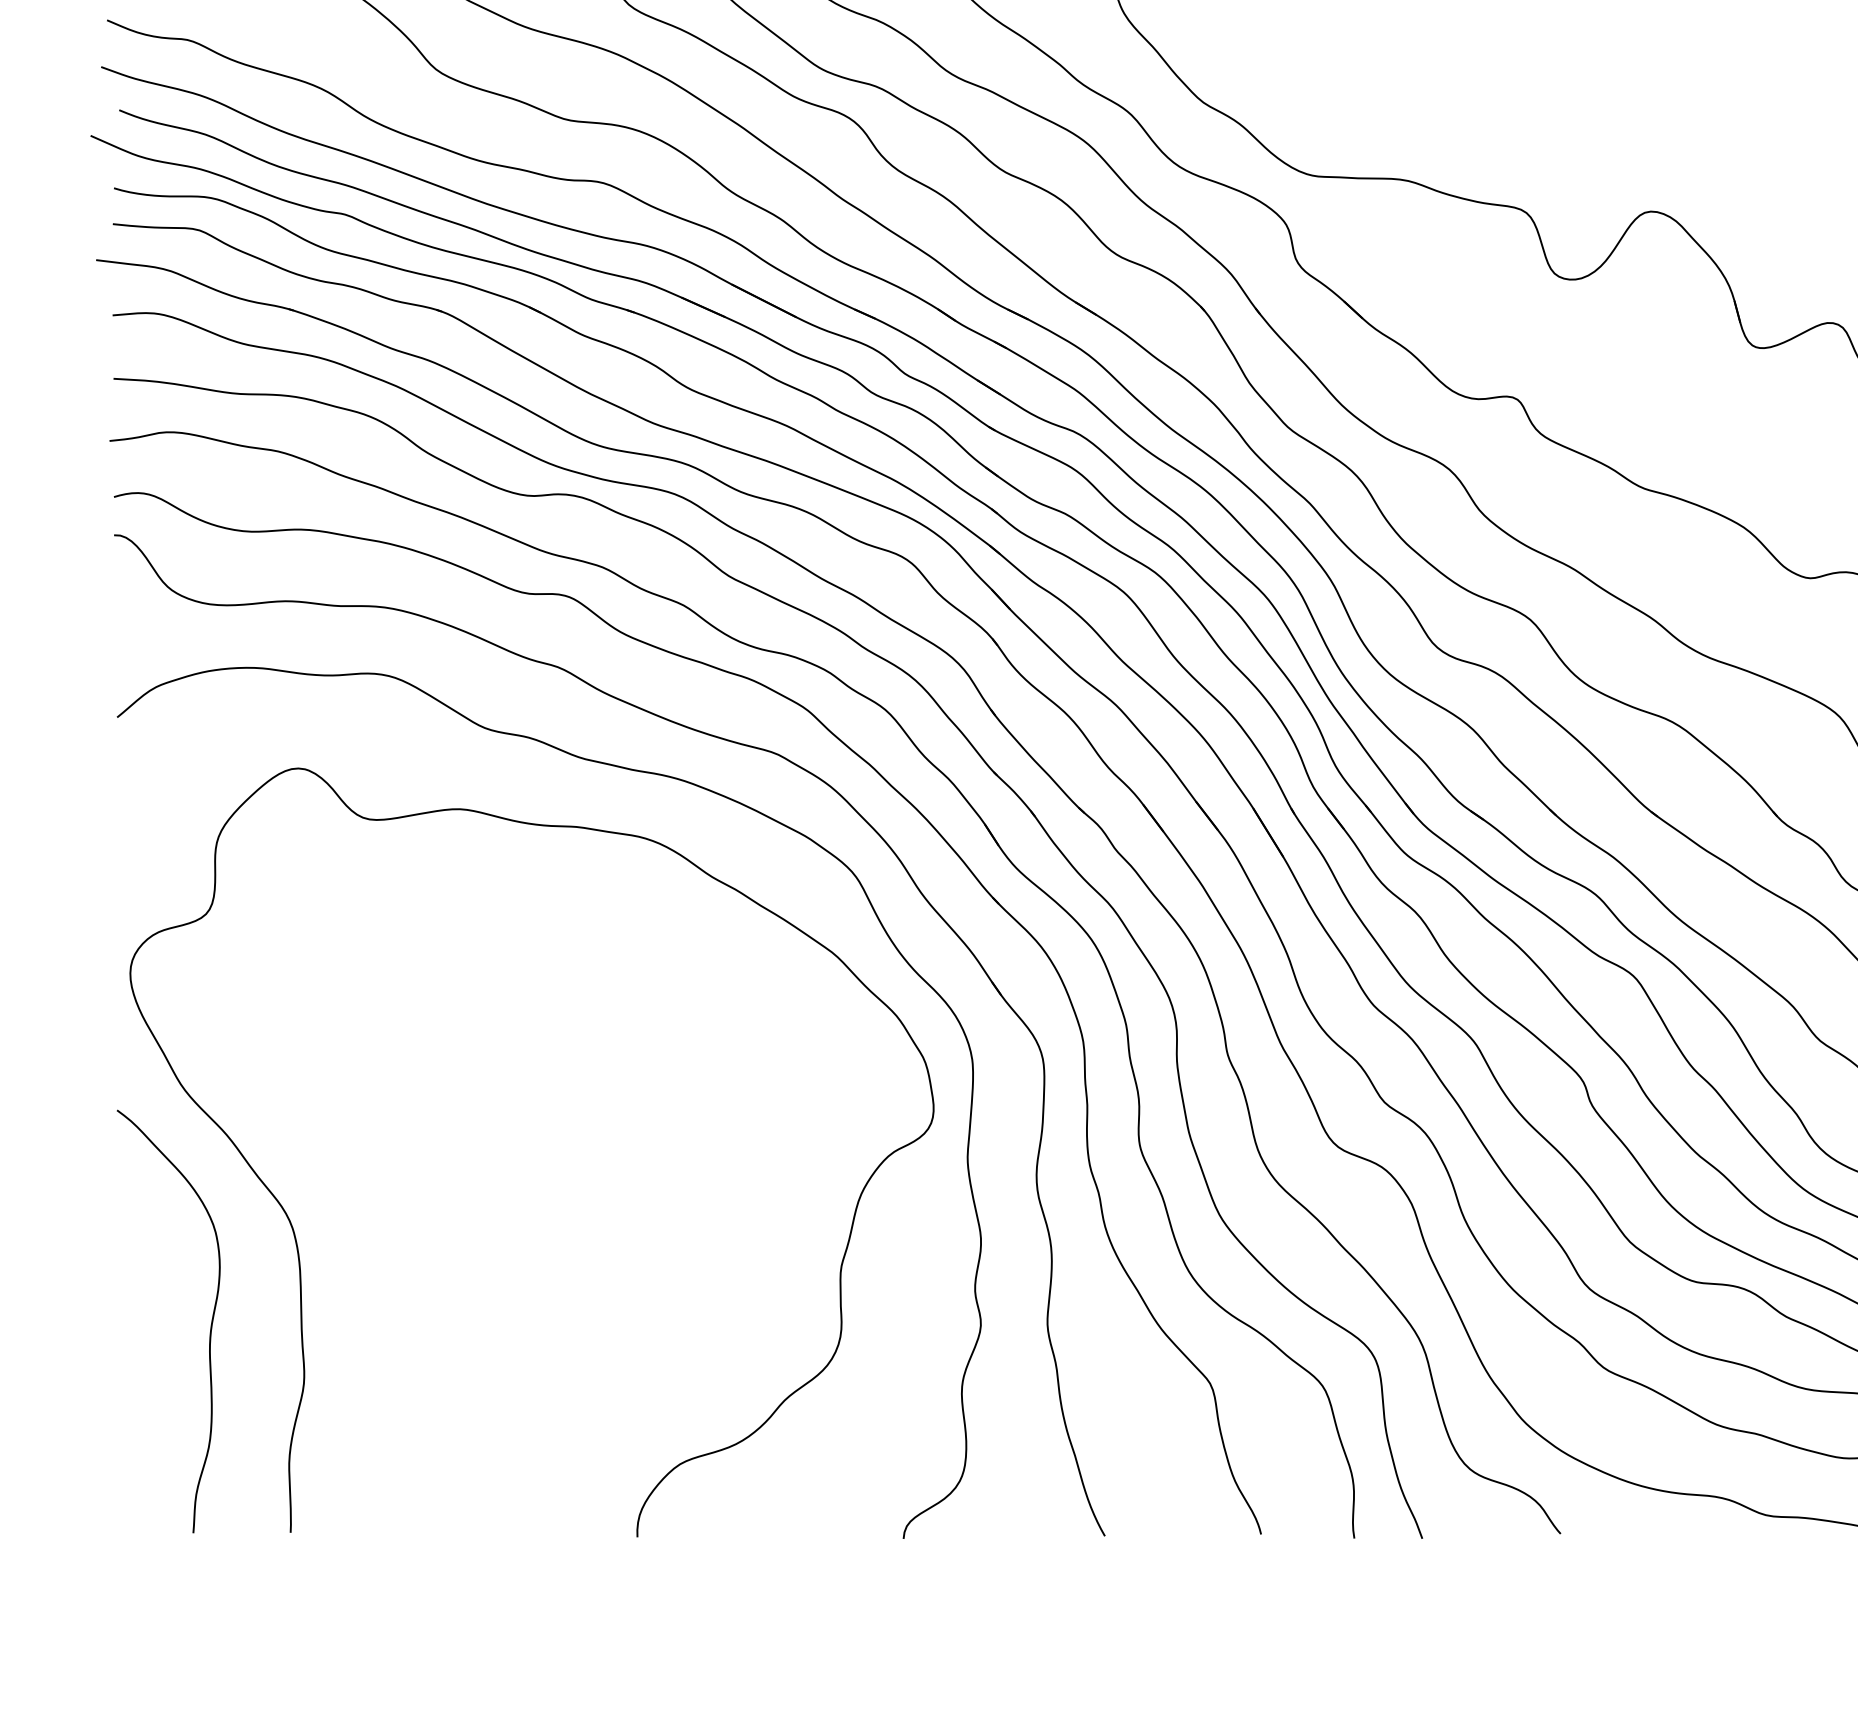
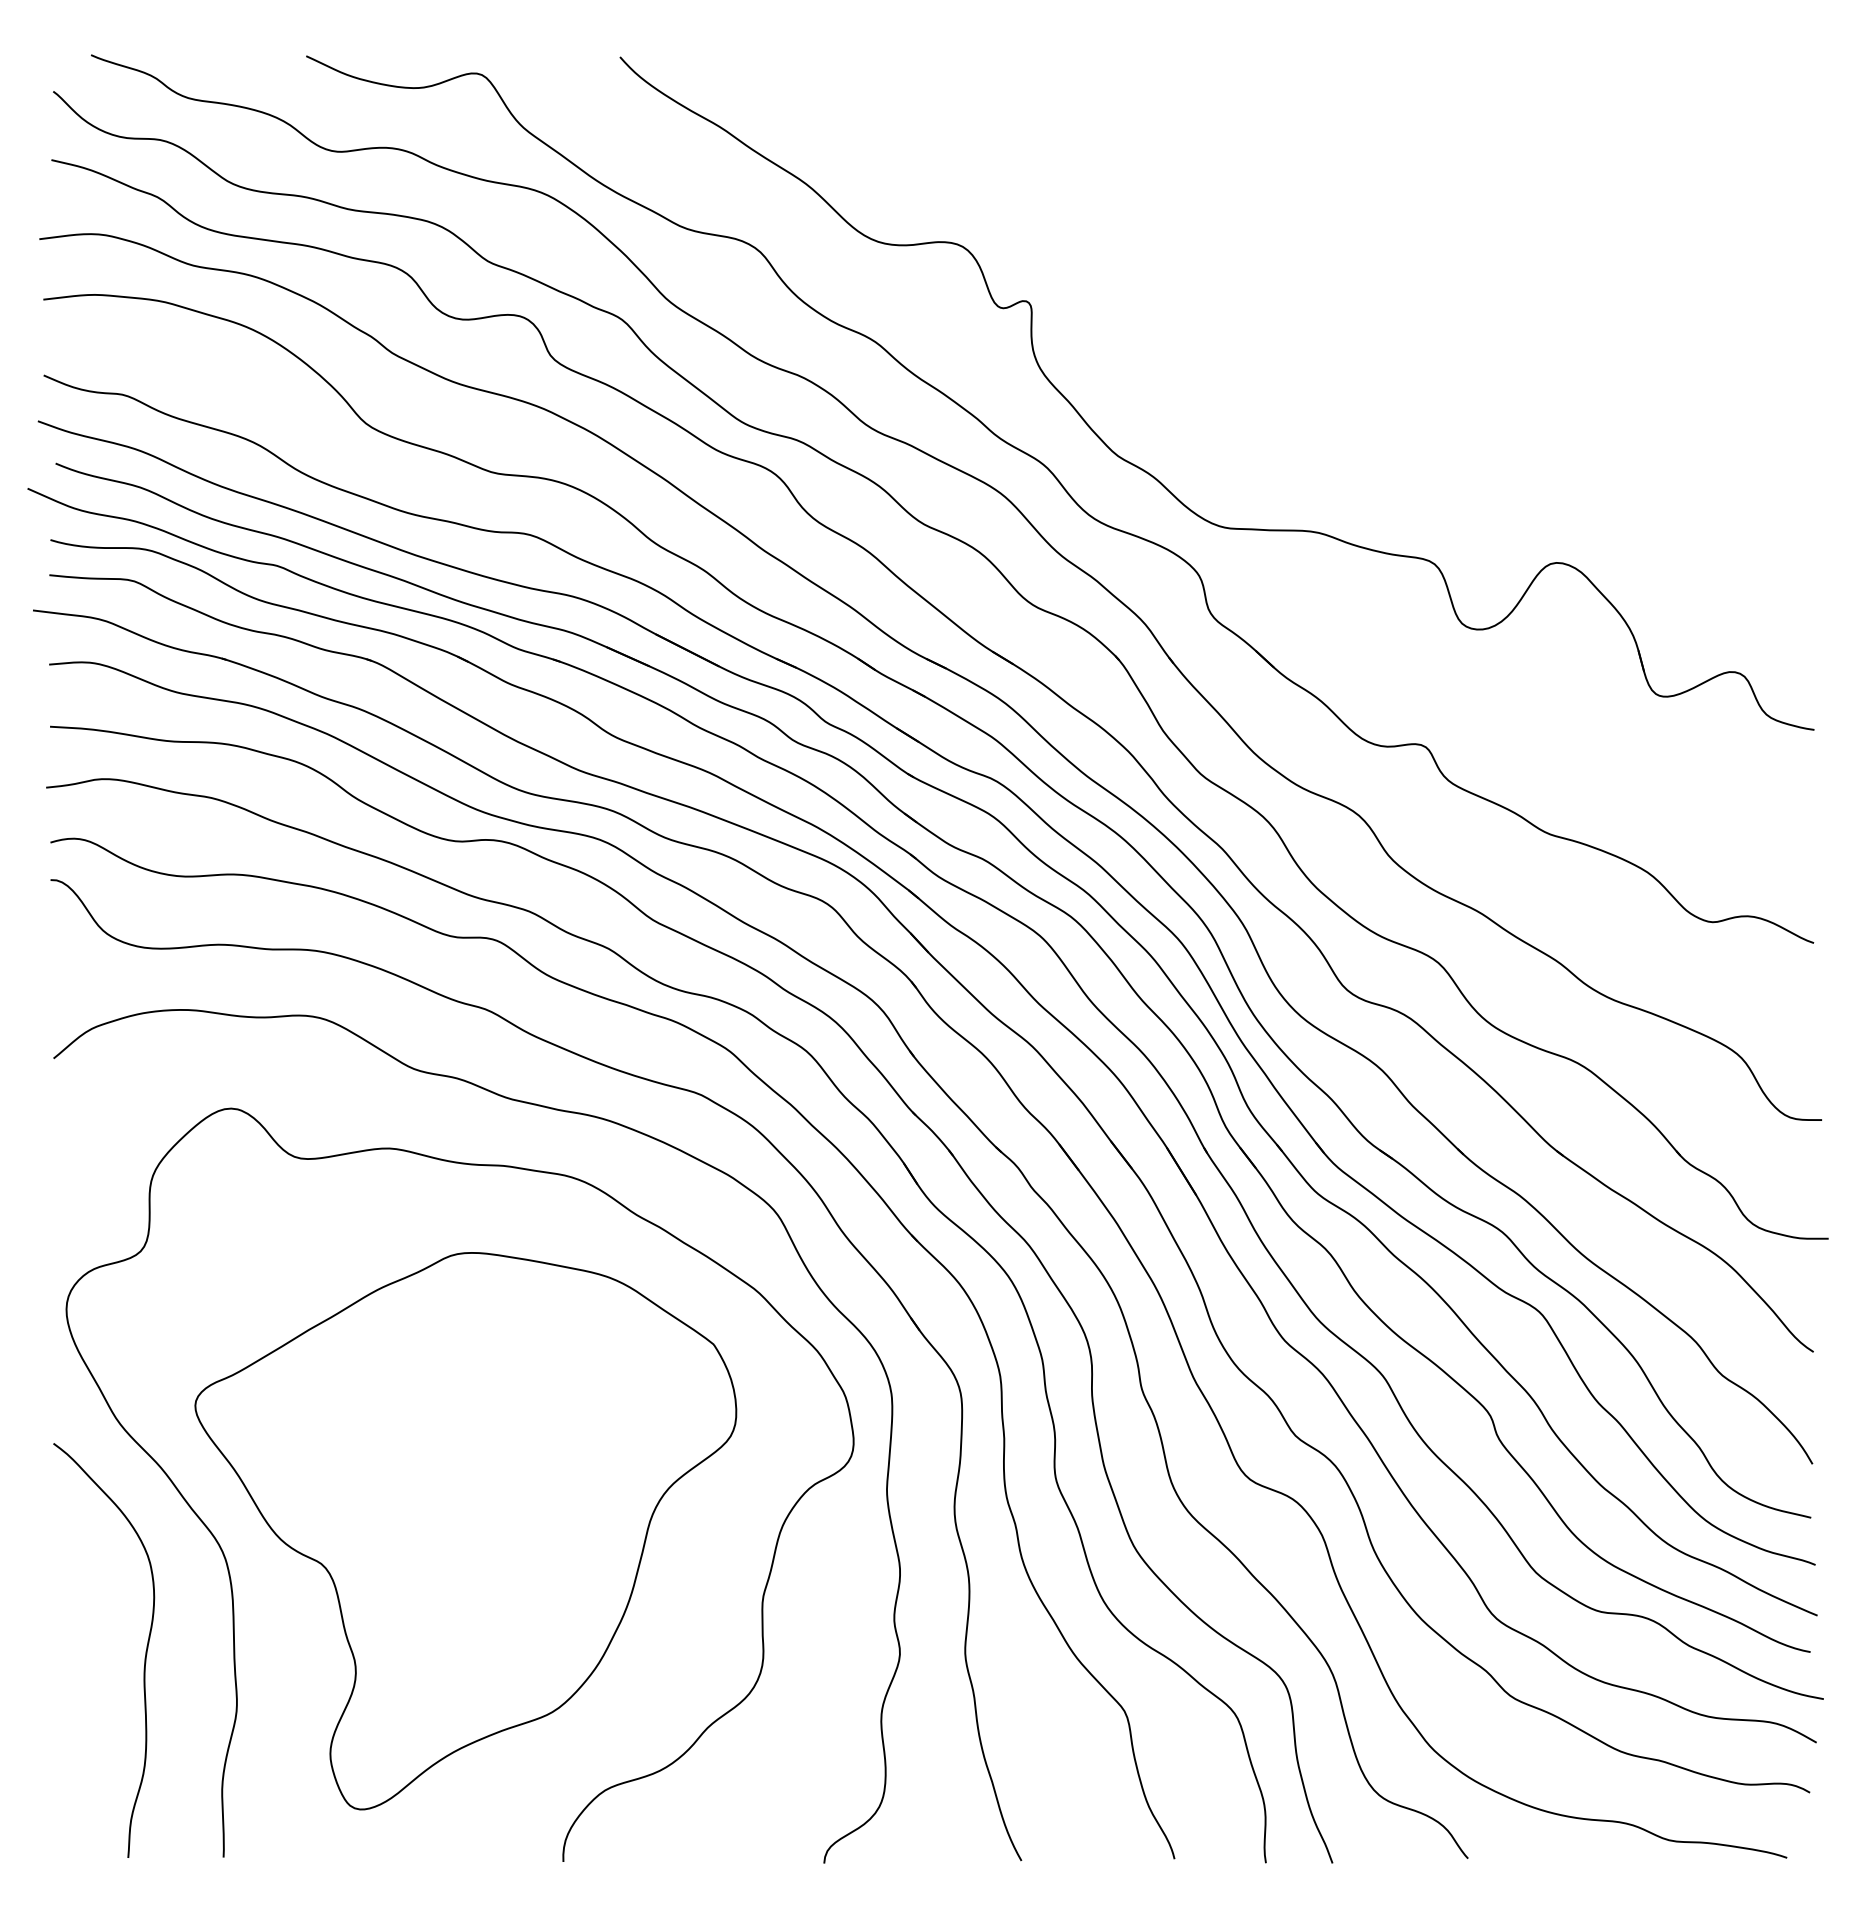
part: (537, 1200) -> (465, 1531), added

